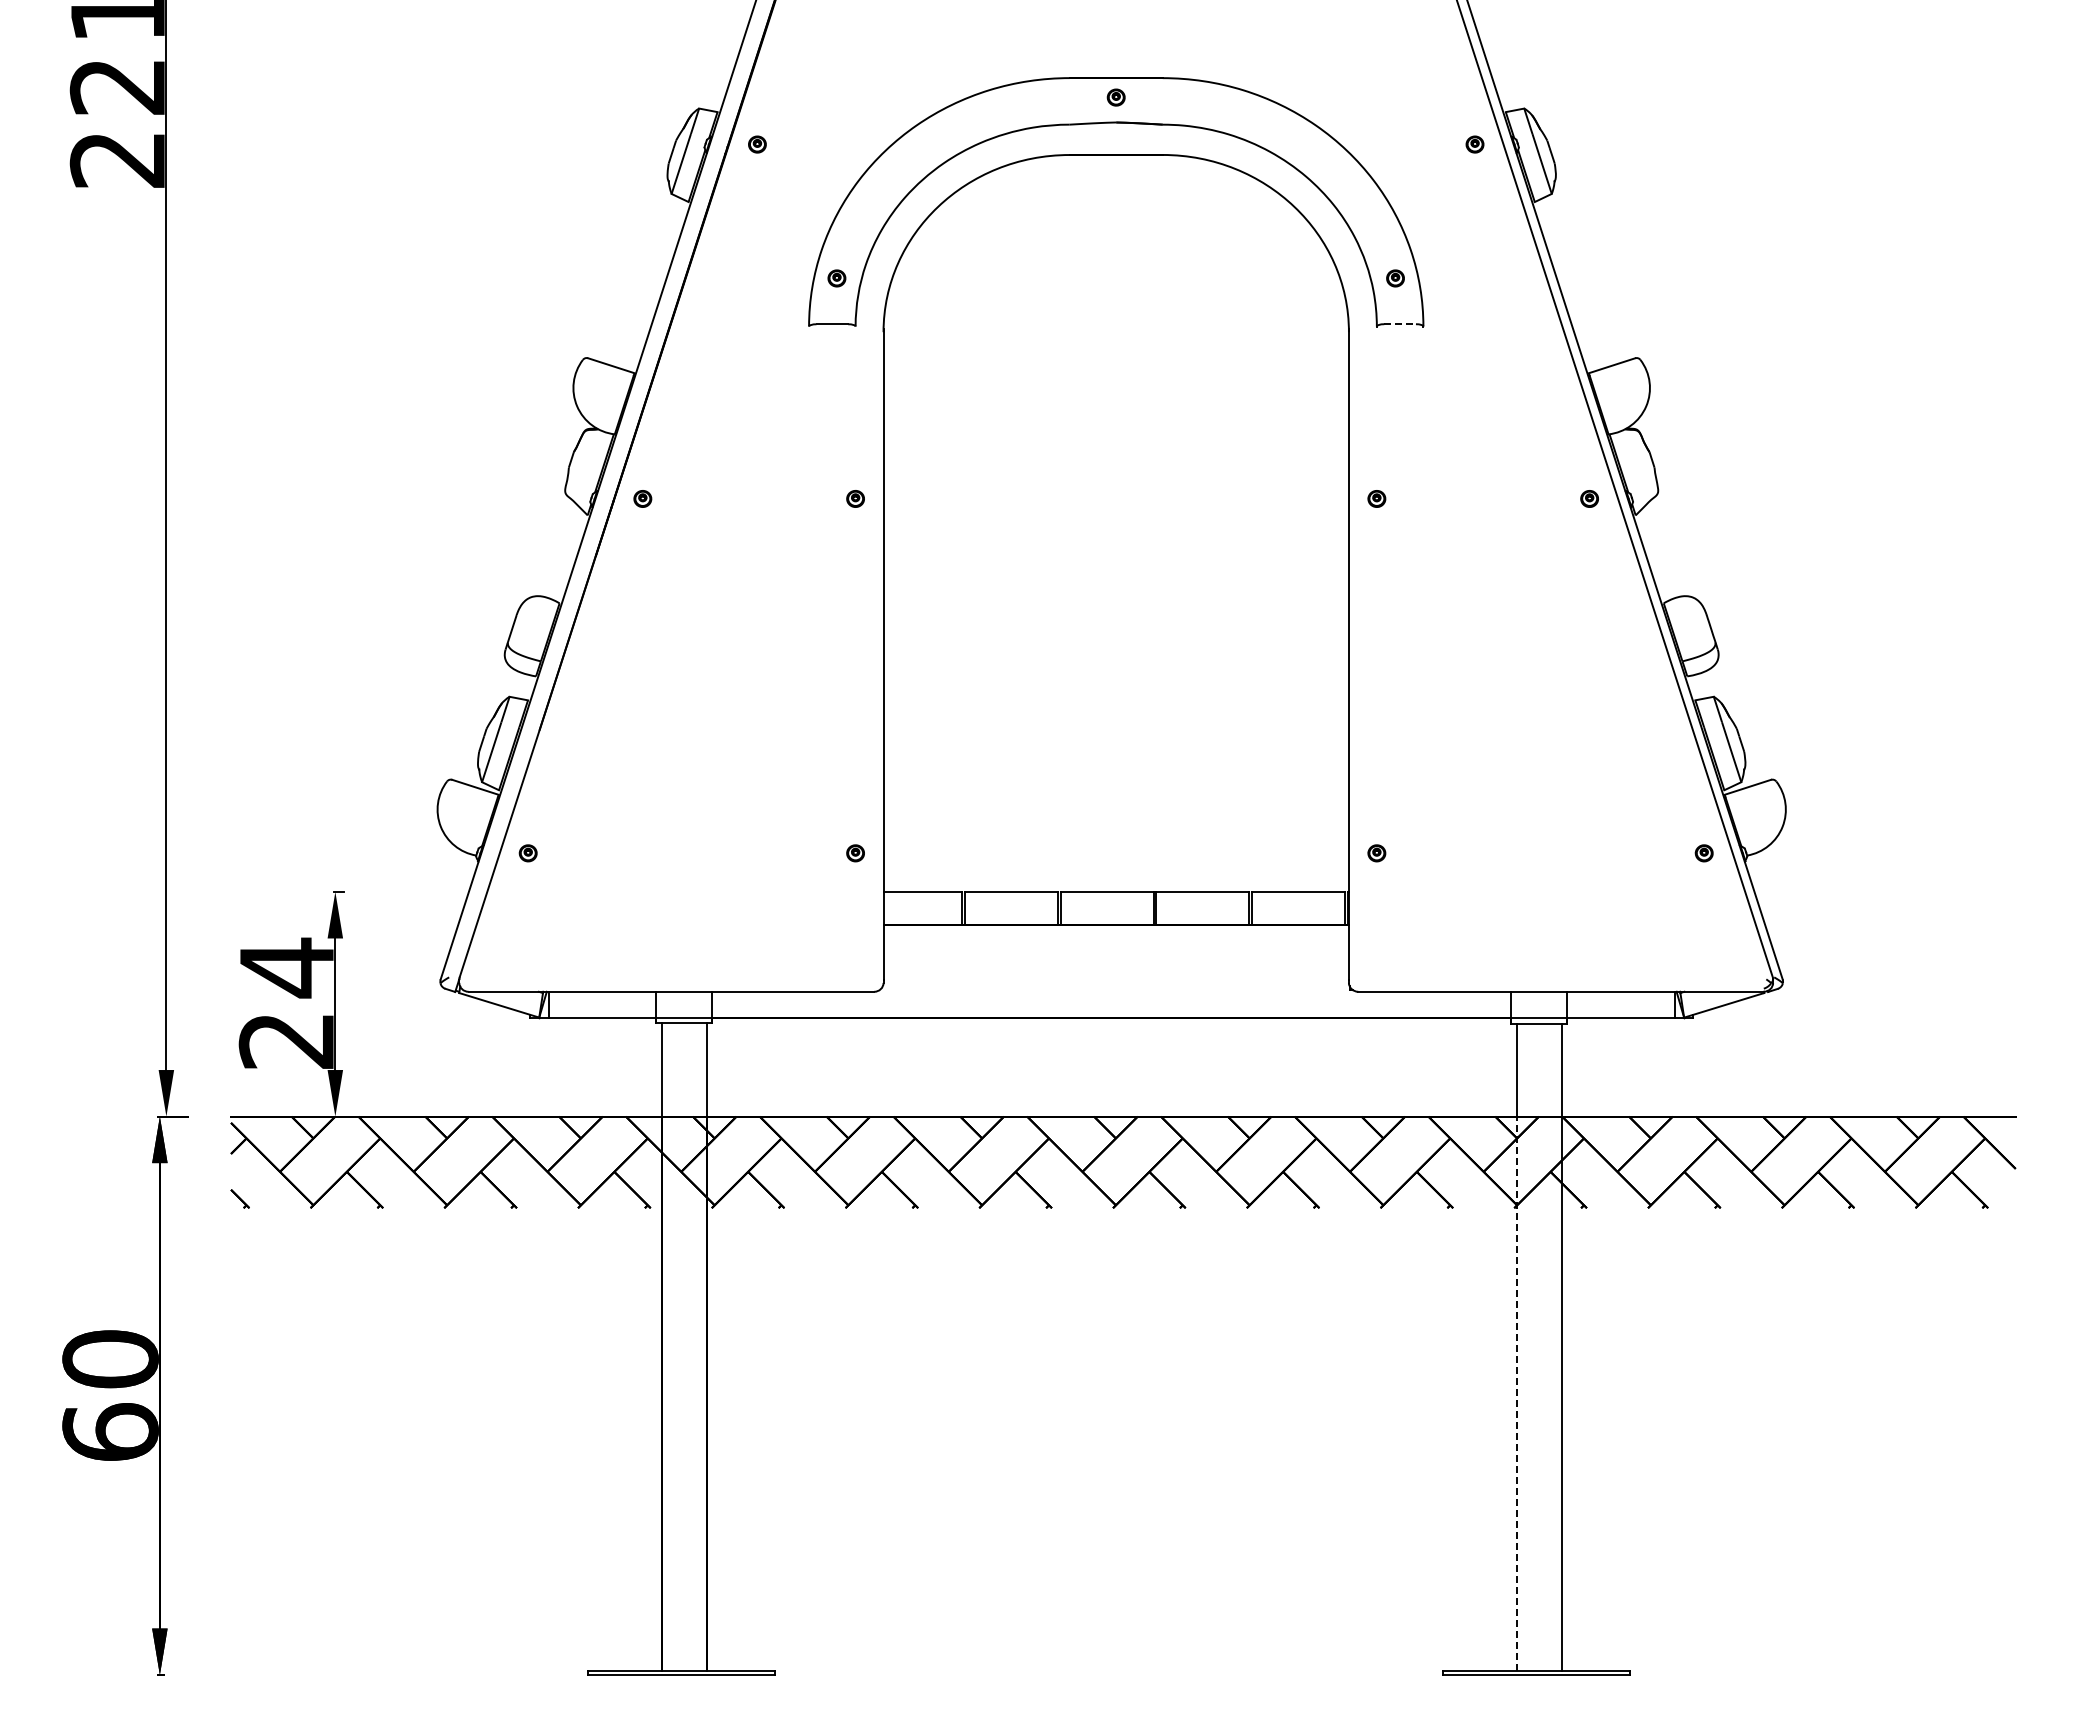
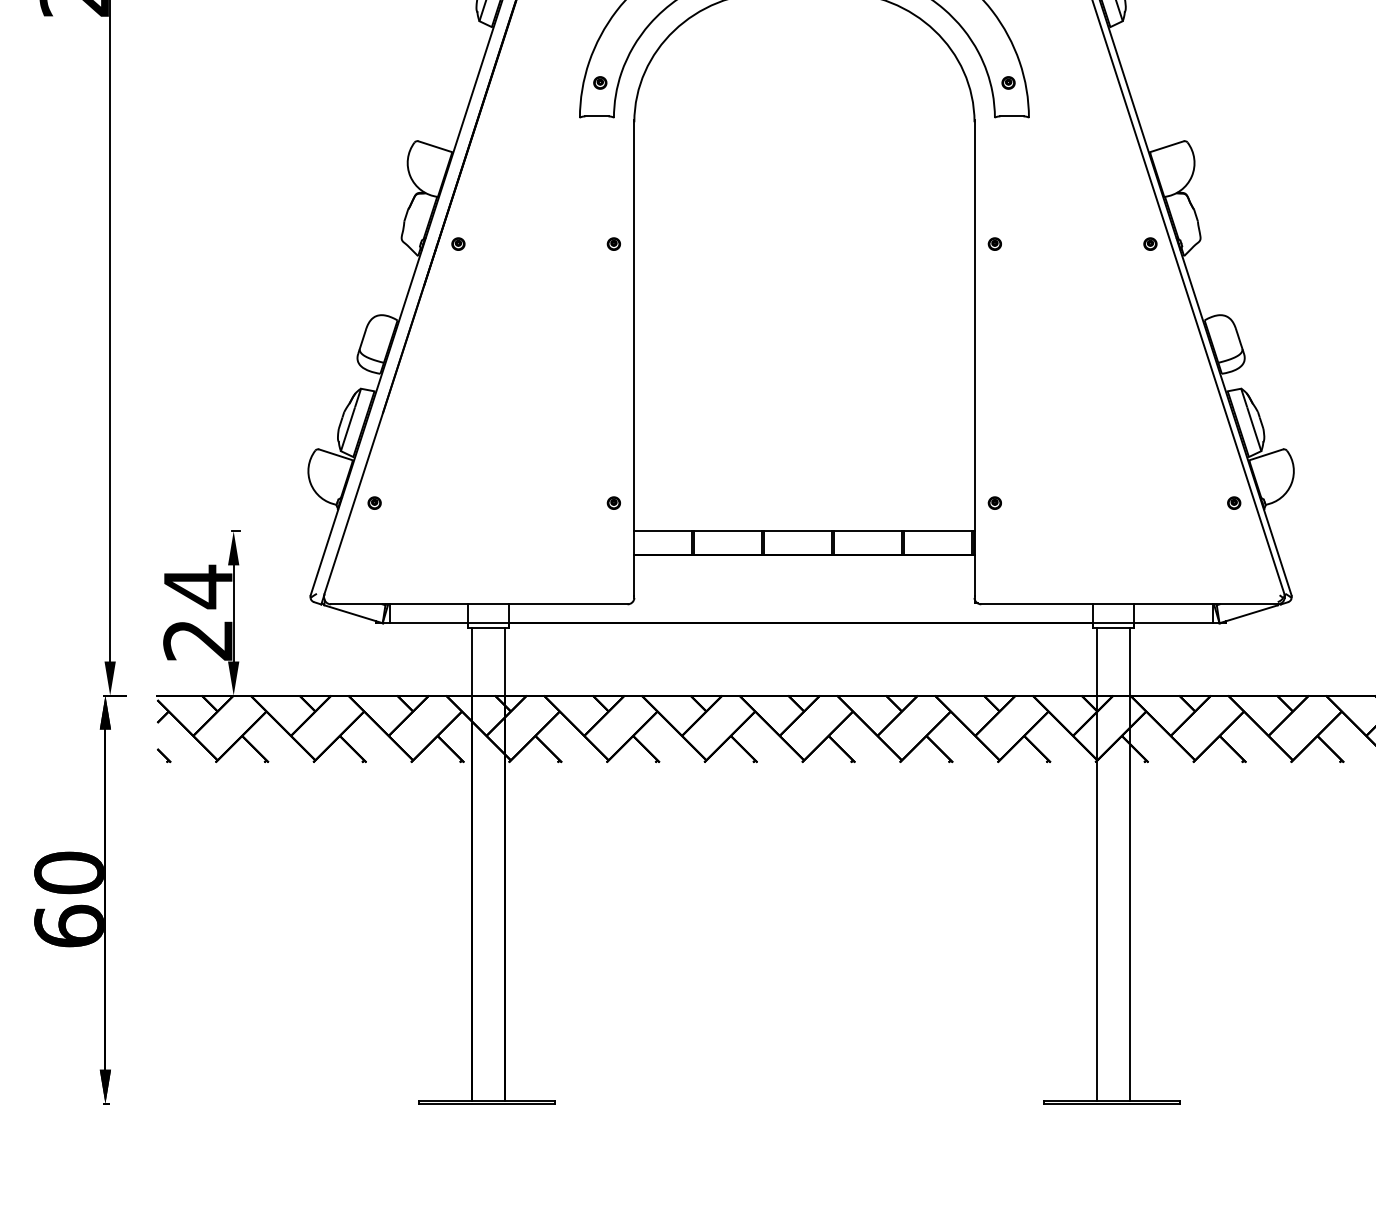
line: (1400, 324) -> (1012, 116), dashed -> solid
line: (1516, 1393) -> (1096, 897), dashed -> solid

